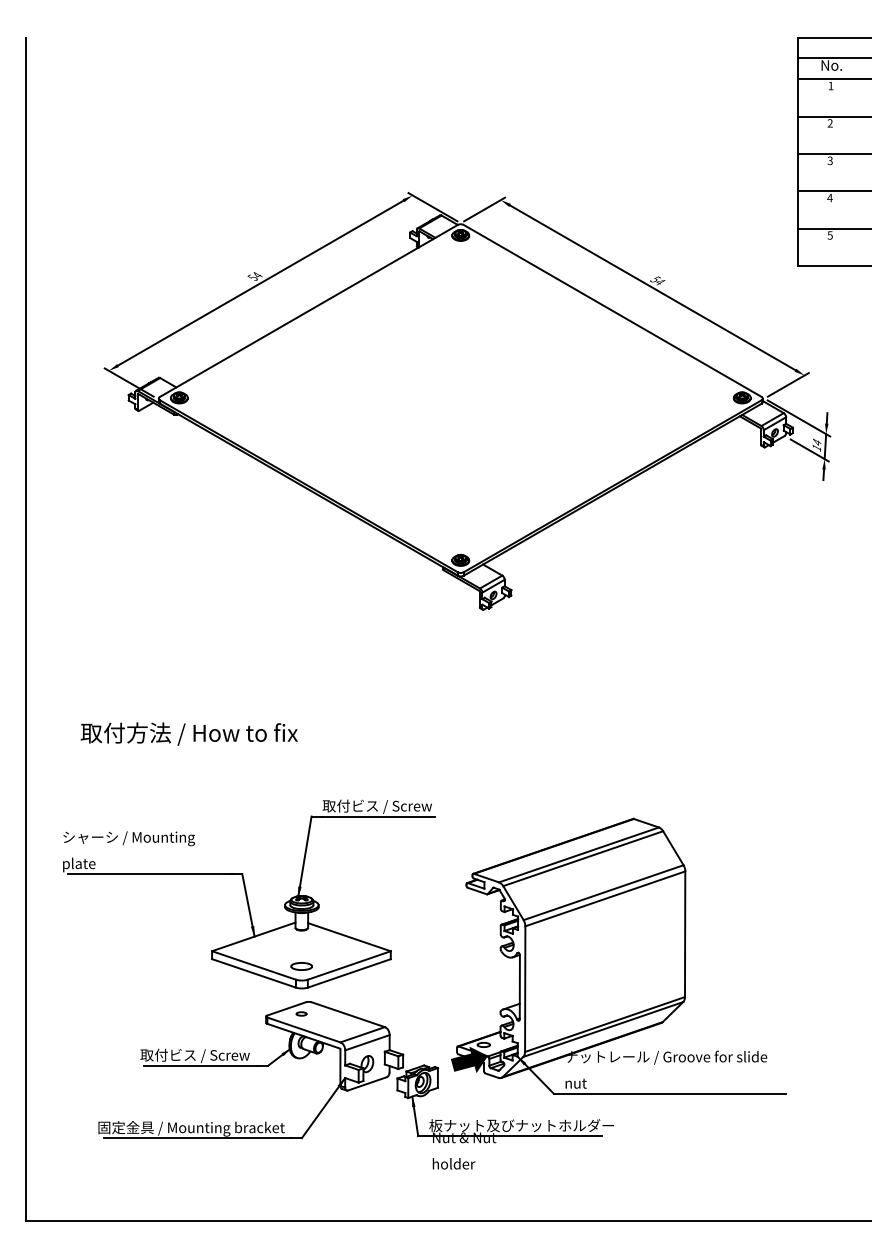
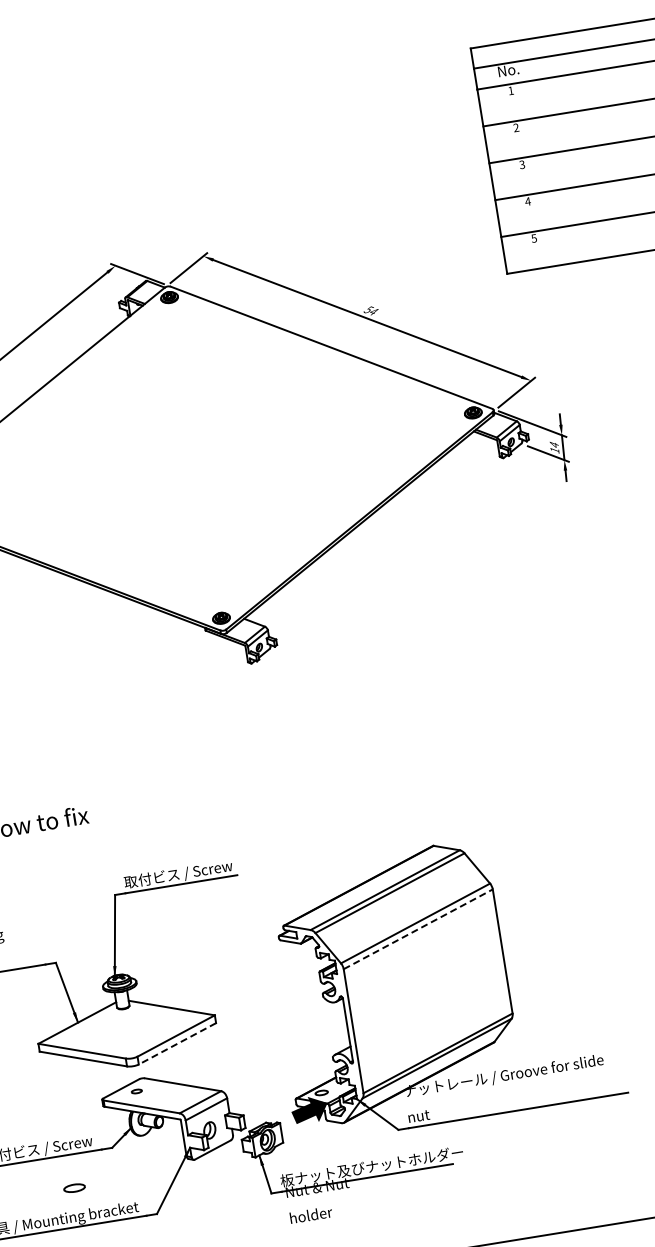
line: (605, 898) -> (418, 928), solid -> dashed
part: (301, 966) -> (74, 1188), moved
line: (349, 973) -> (177, 1043), solid -> dashed

